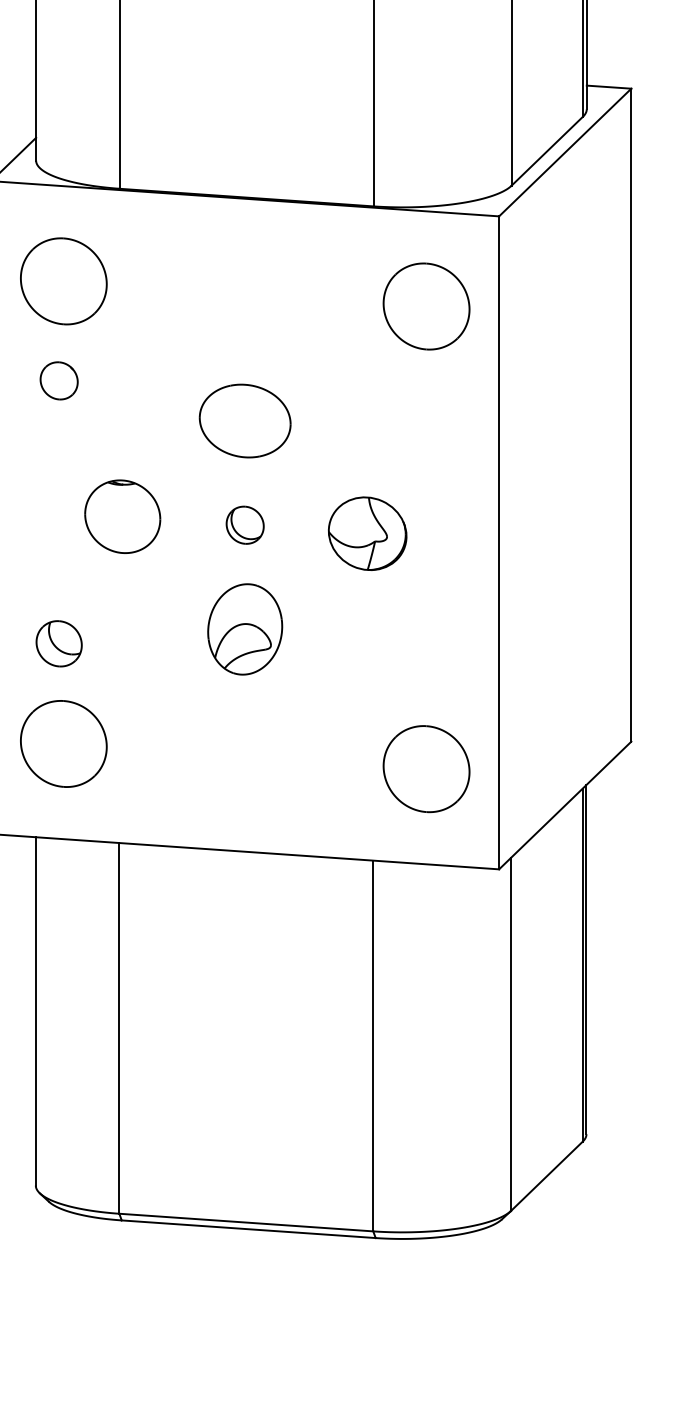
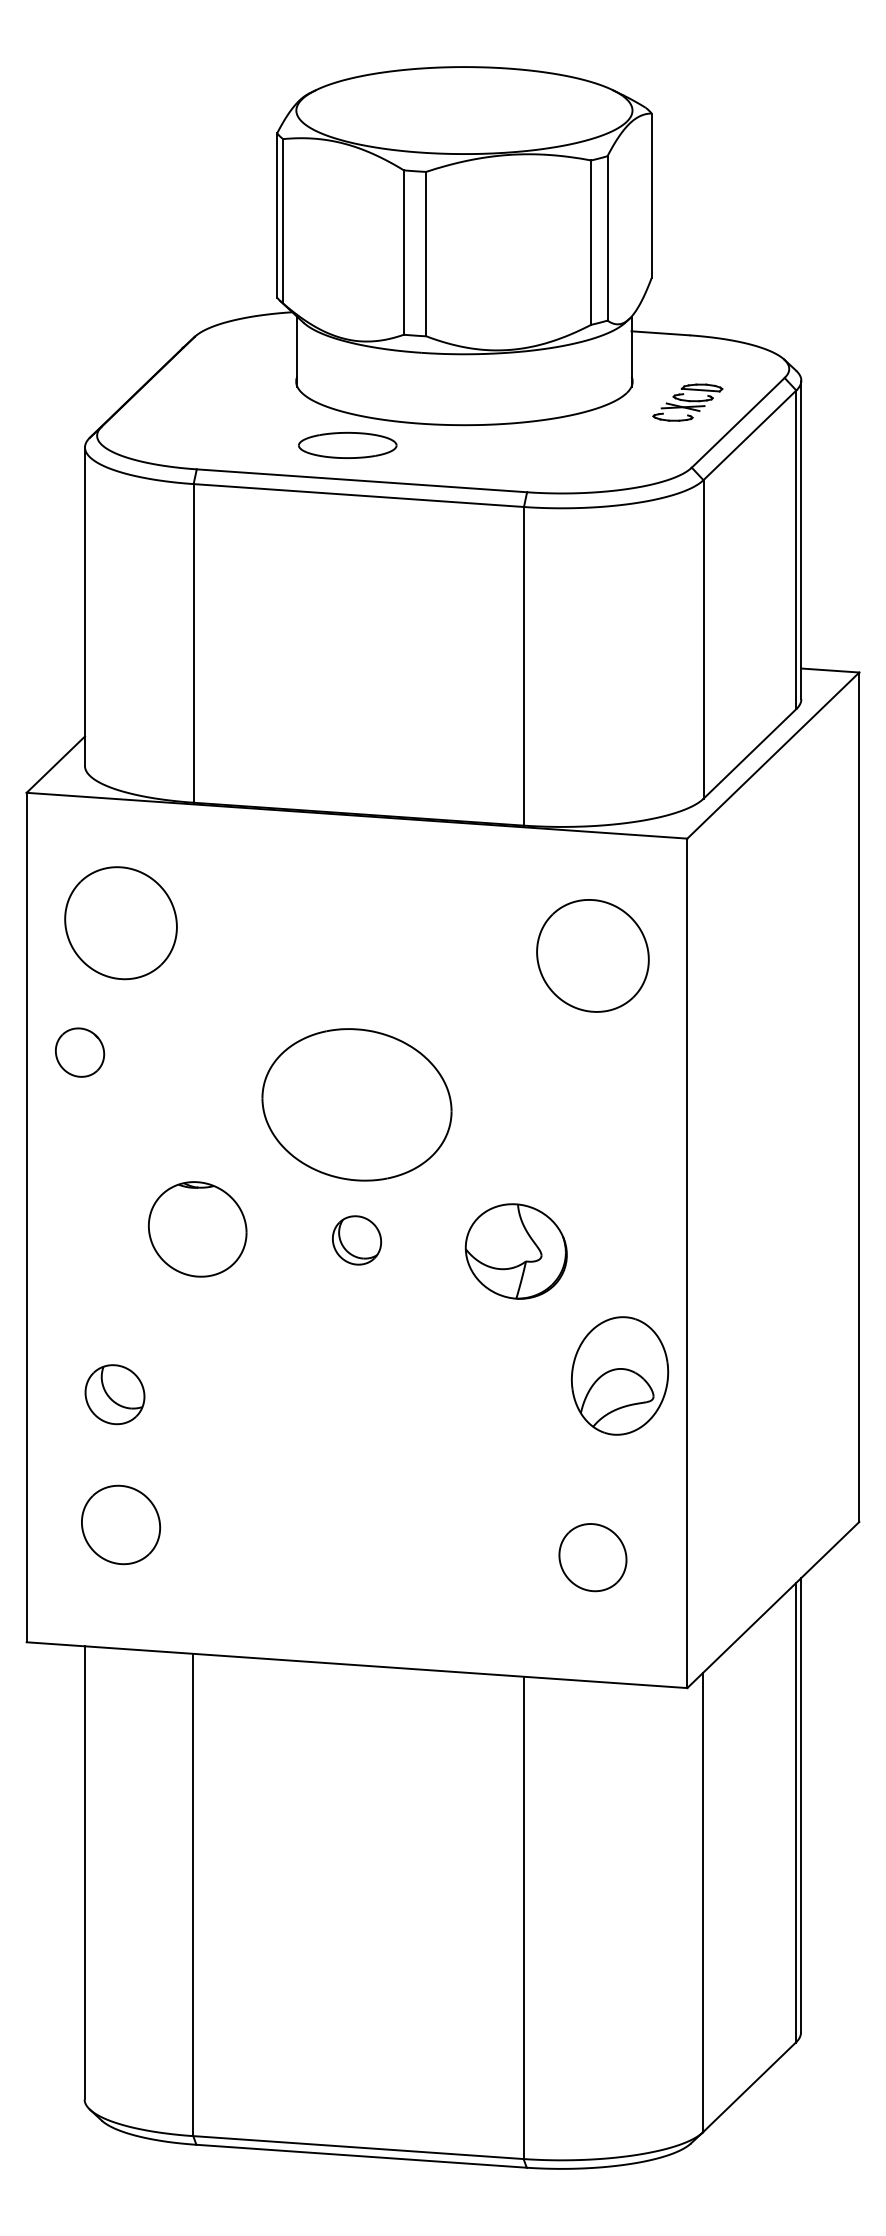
part: (59, 380) -> (80, 1052), moved
part: (244, 420) -> (356, 1104), size x1.6
part: (245, 629) -> (620, 1375), moved
part: (63, 743) -> (120, 1524), size x0.7
part: (426, 768) -> (592, 1557), size x0.6

